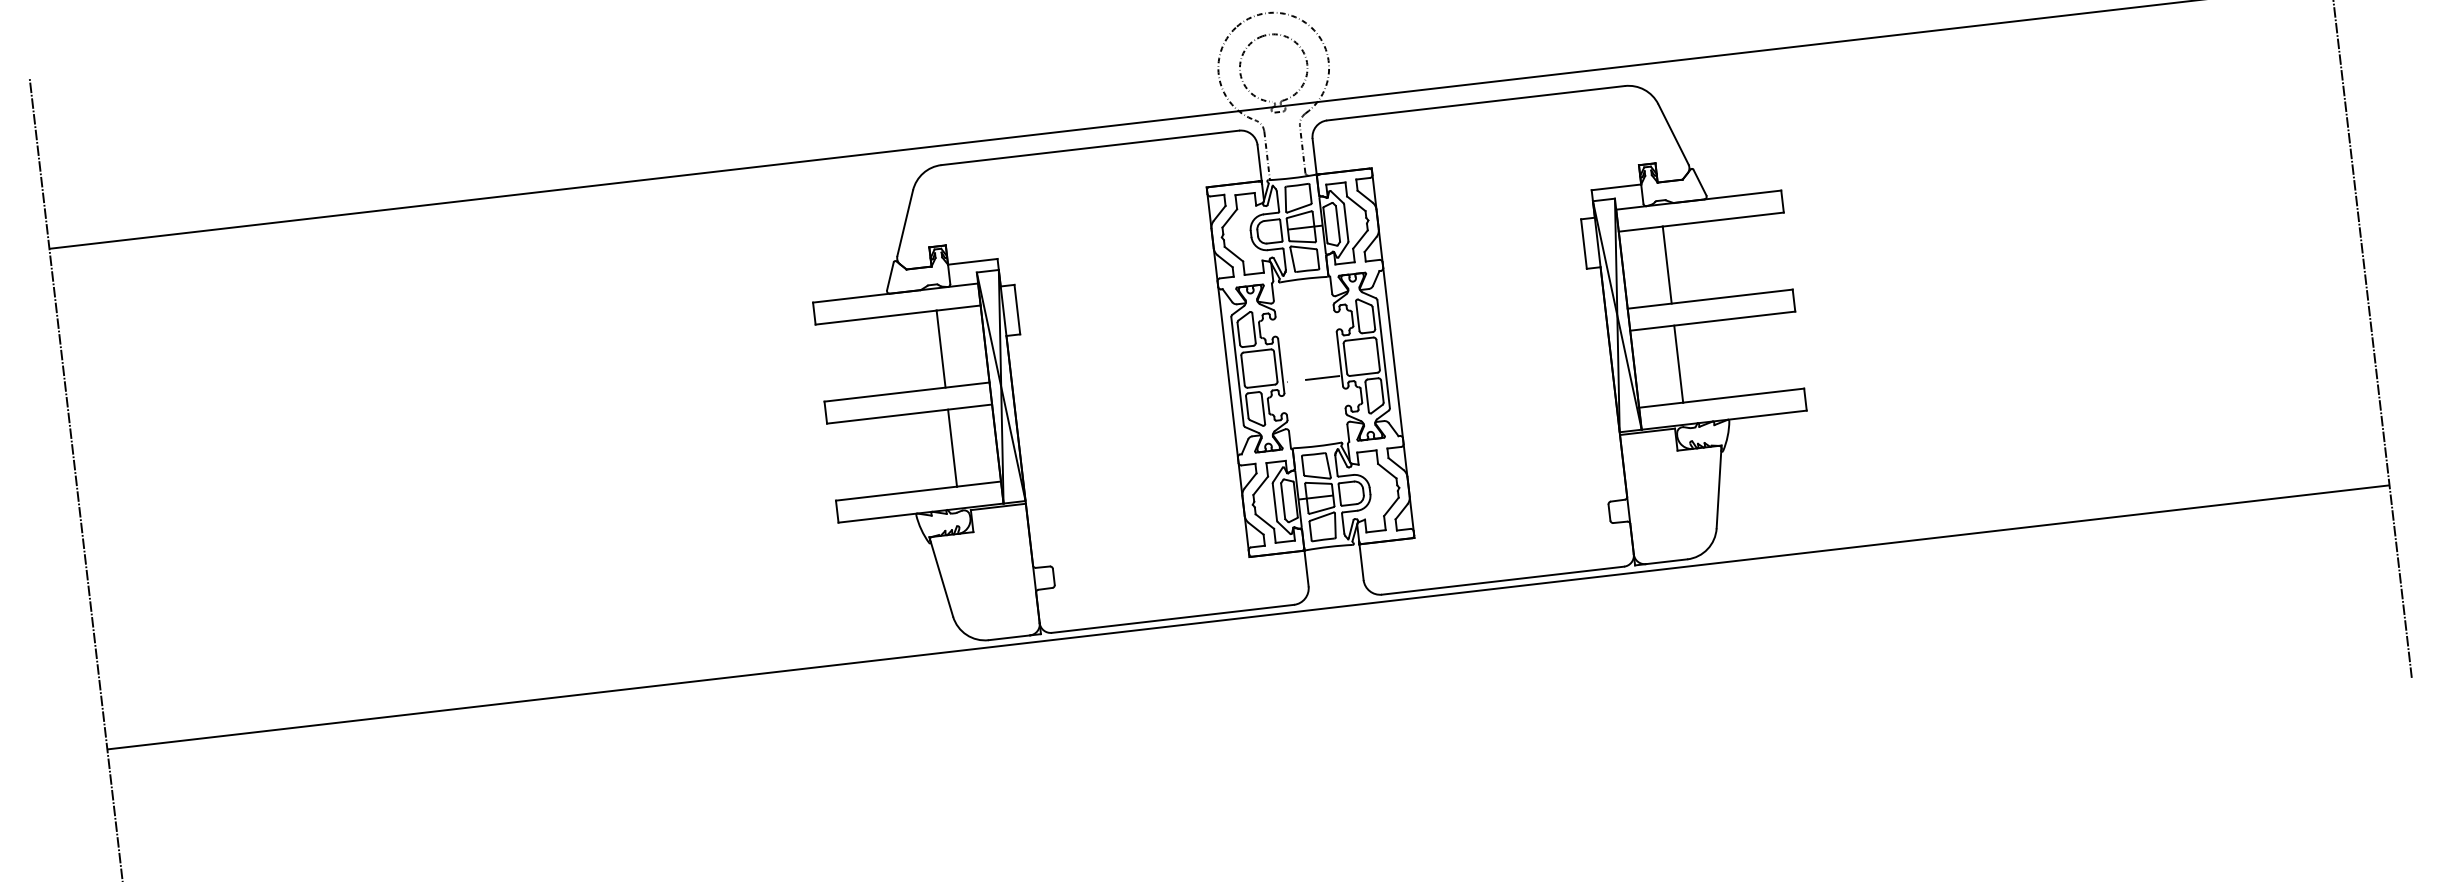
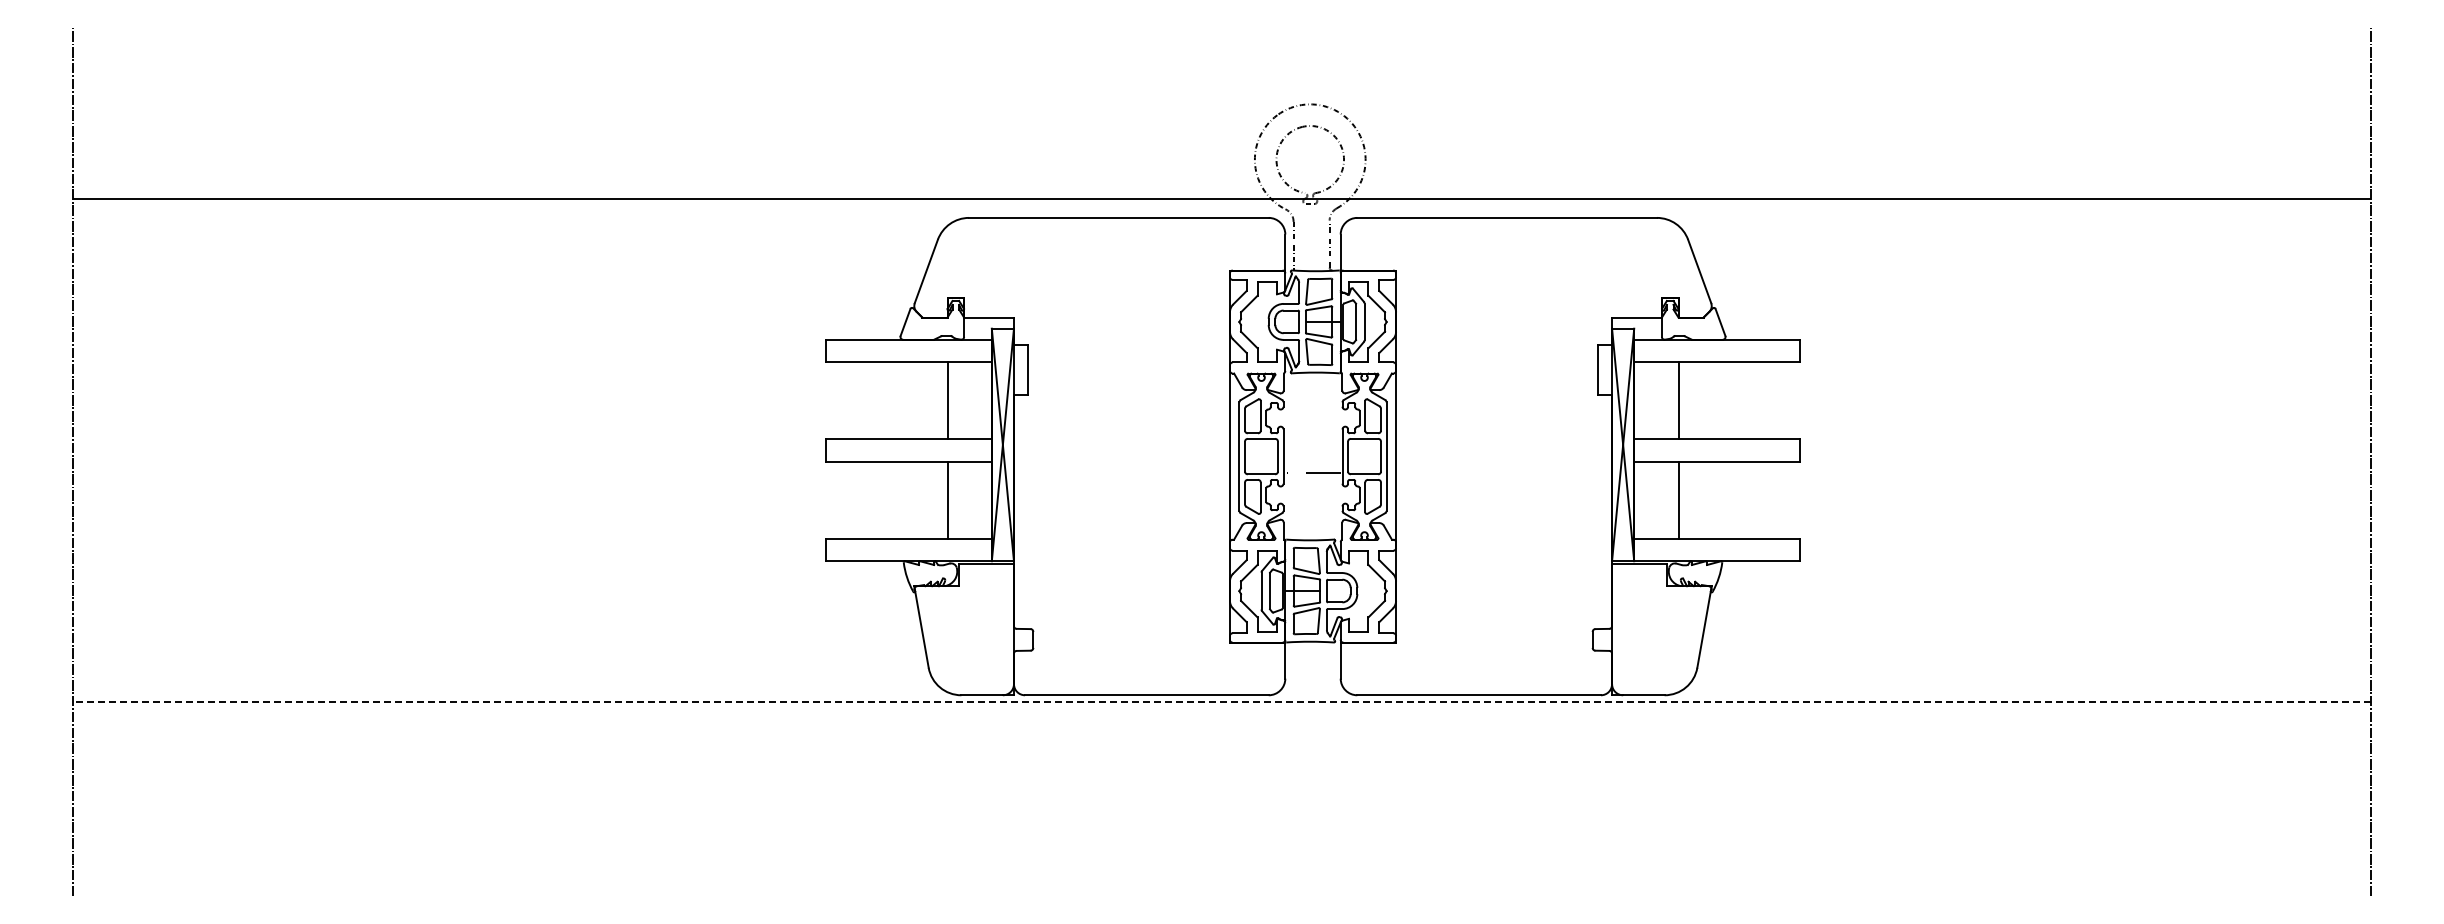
line: (1248, 617) -> (1222, 702), solid -> dashed

